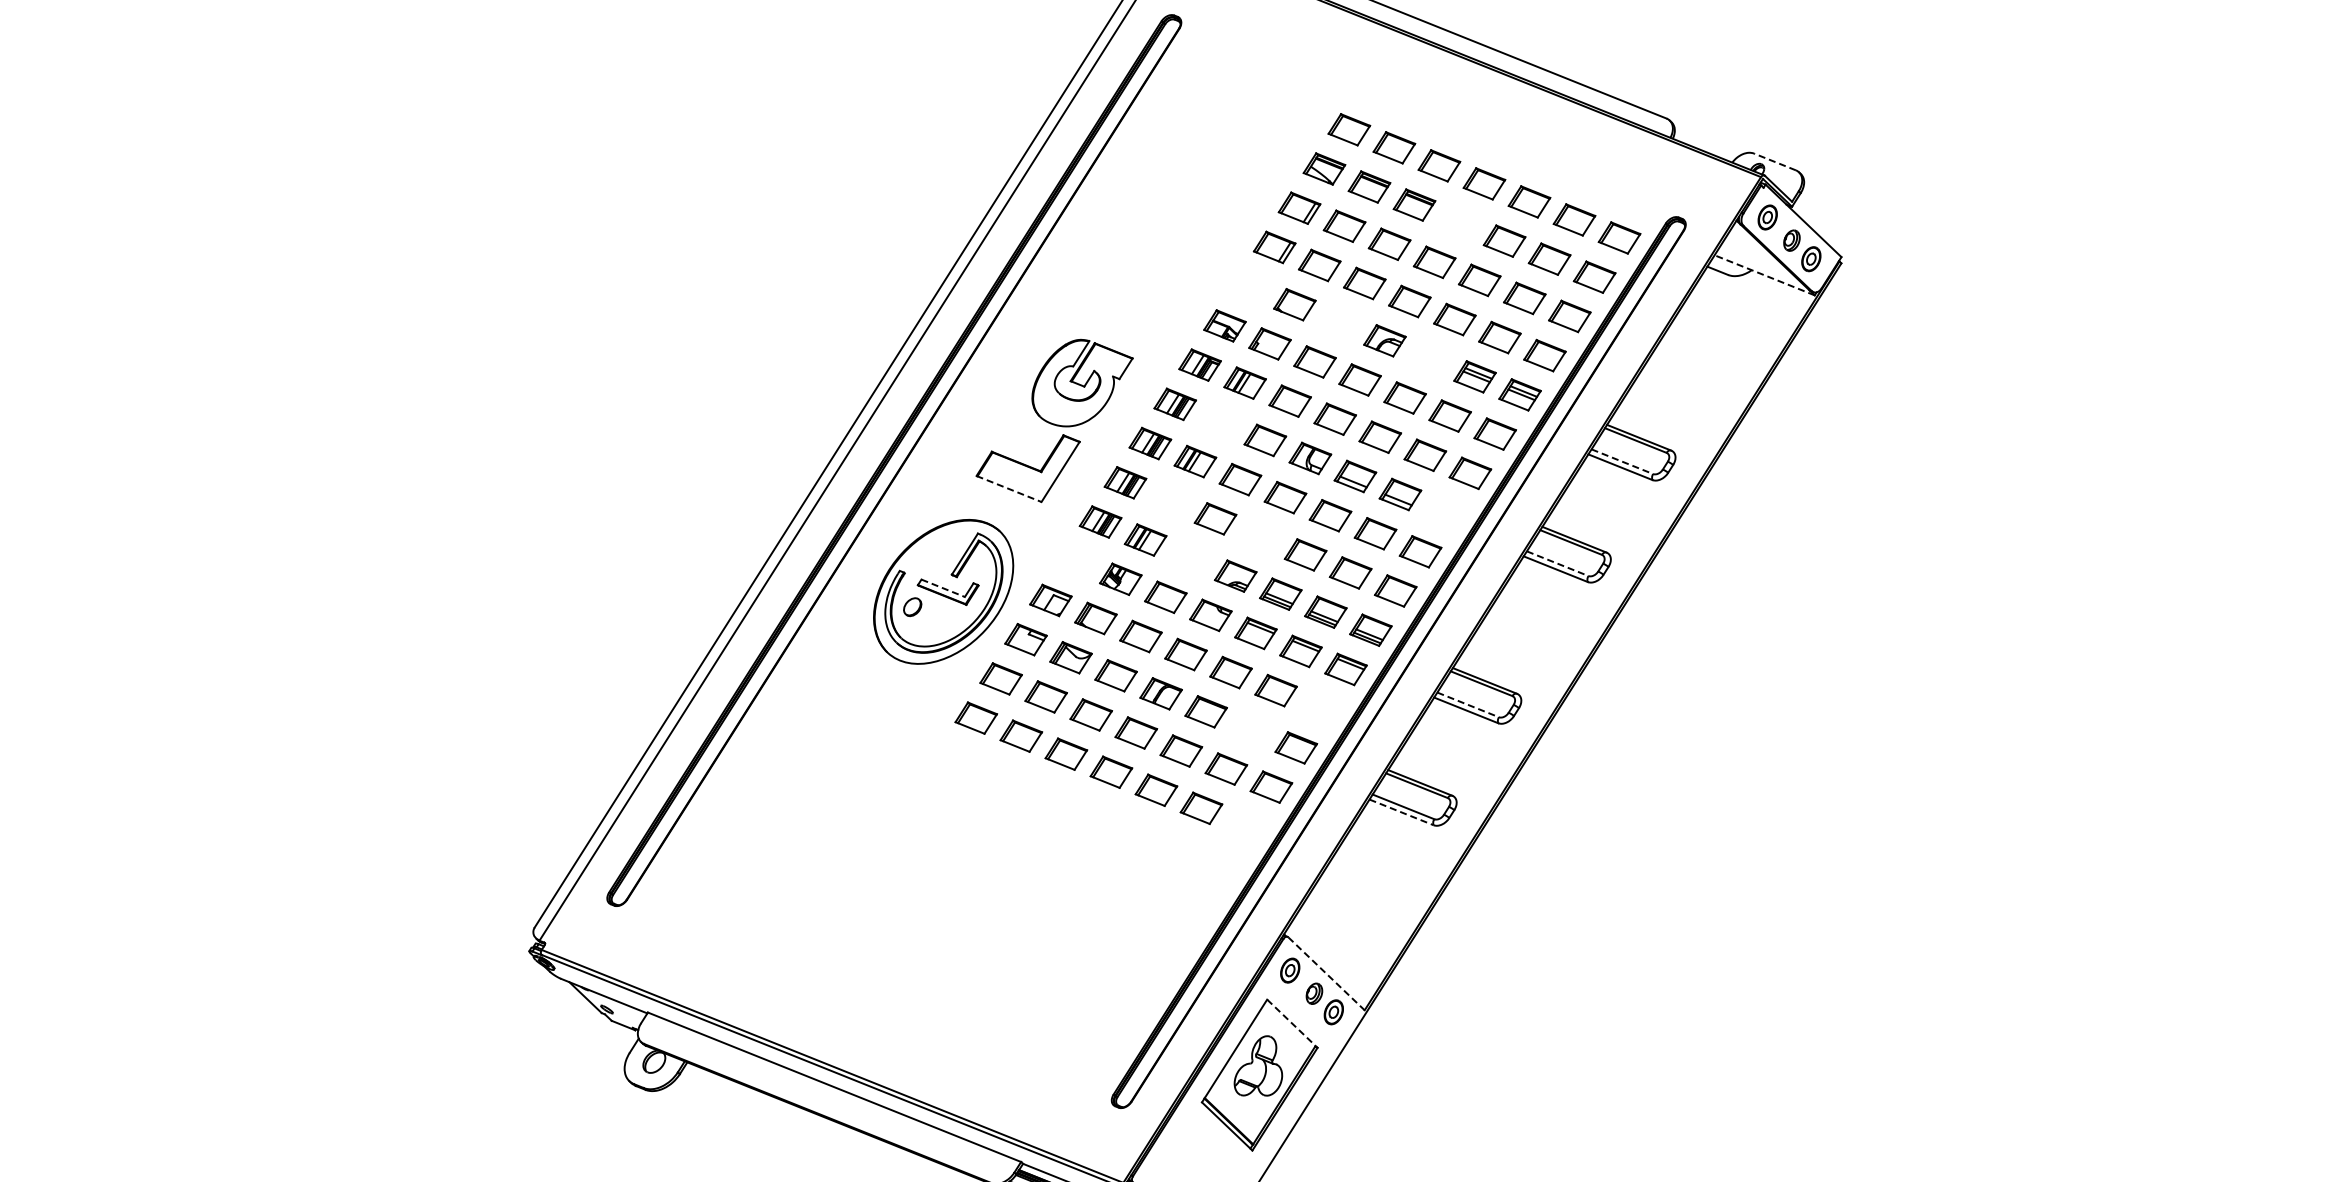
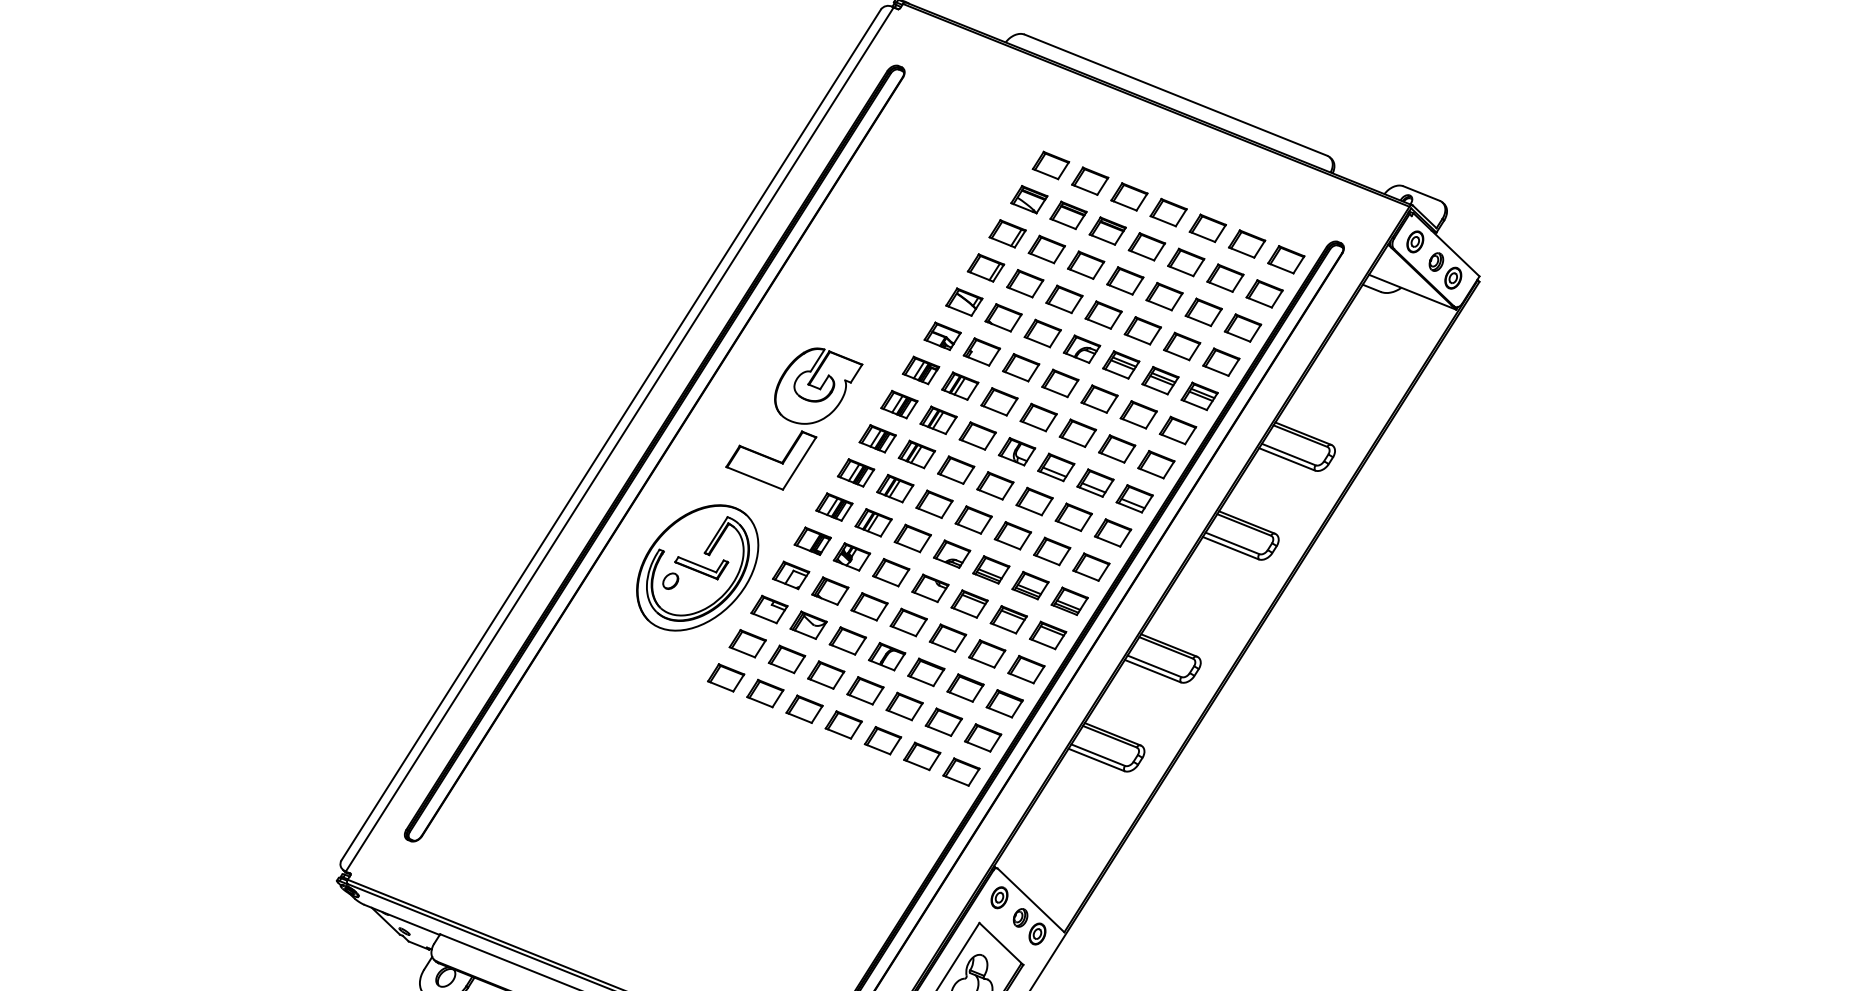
line: (1775, 161) -> (1422, 193), dashed -> solid
part: (1459, 222) -> (1146, 246), added
line: (1764, 275) -> (1412, 292), dashed -> solid
part: (1249, 286) -> (964, 301), added
part: (1339, 322) -> (1042, 333), added
part: (1429, 358) -> (1120, 364), added
part: (1220, 422) -> (938, 420), added
line: (1622, 461) -> (1288, 454), dashed -> solid
line: (1009, 489) -> (755, 478), dashed -> solid
part: (1170, 500) -> (895, 488), added
part: (1445, 512) -> (1134, 498), added
part: (1260, 536) -> (973, 519), added
part: (1190, 557) -> (912, 537), added
part: (1075, 560) -> (812, 540), added
line: (1558, 563) -> (1233, 543), dashed -> solid
line: (943, 588) -> (697, 564), dashed -> solid
line: (1468, 705) -> (1154, 666), dashed -> solid
part: (1320, 708) -> (1025, 669), added
part: (1251, 729) -> (965, 687), added
line: (1401, 812) -> (1096, 760), dashed -> solid
part: (1246, 826) -> (961, 772), added
line: (1326, 973) -> (1031, 900), dashed -> solid
line: (1292, 1023) -> (1001, 943), dashed -> solid

